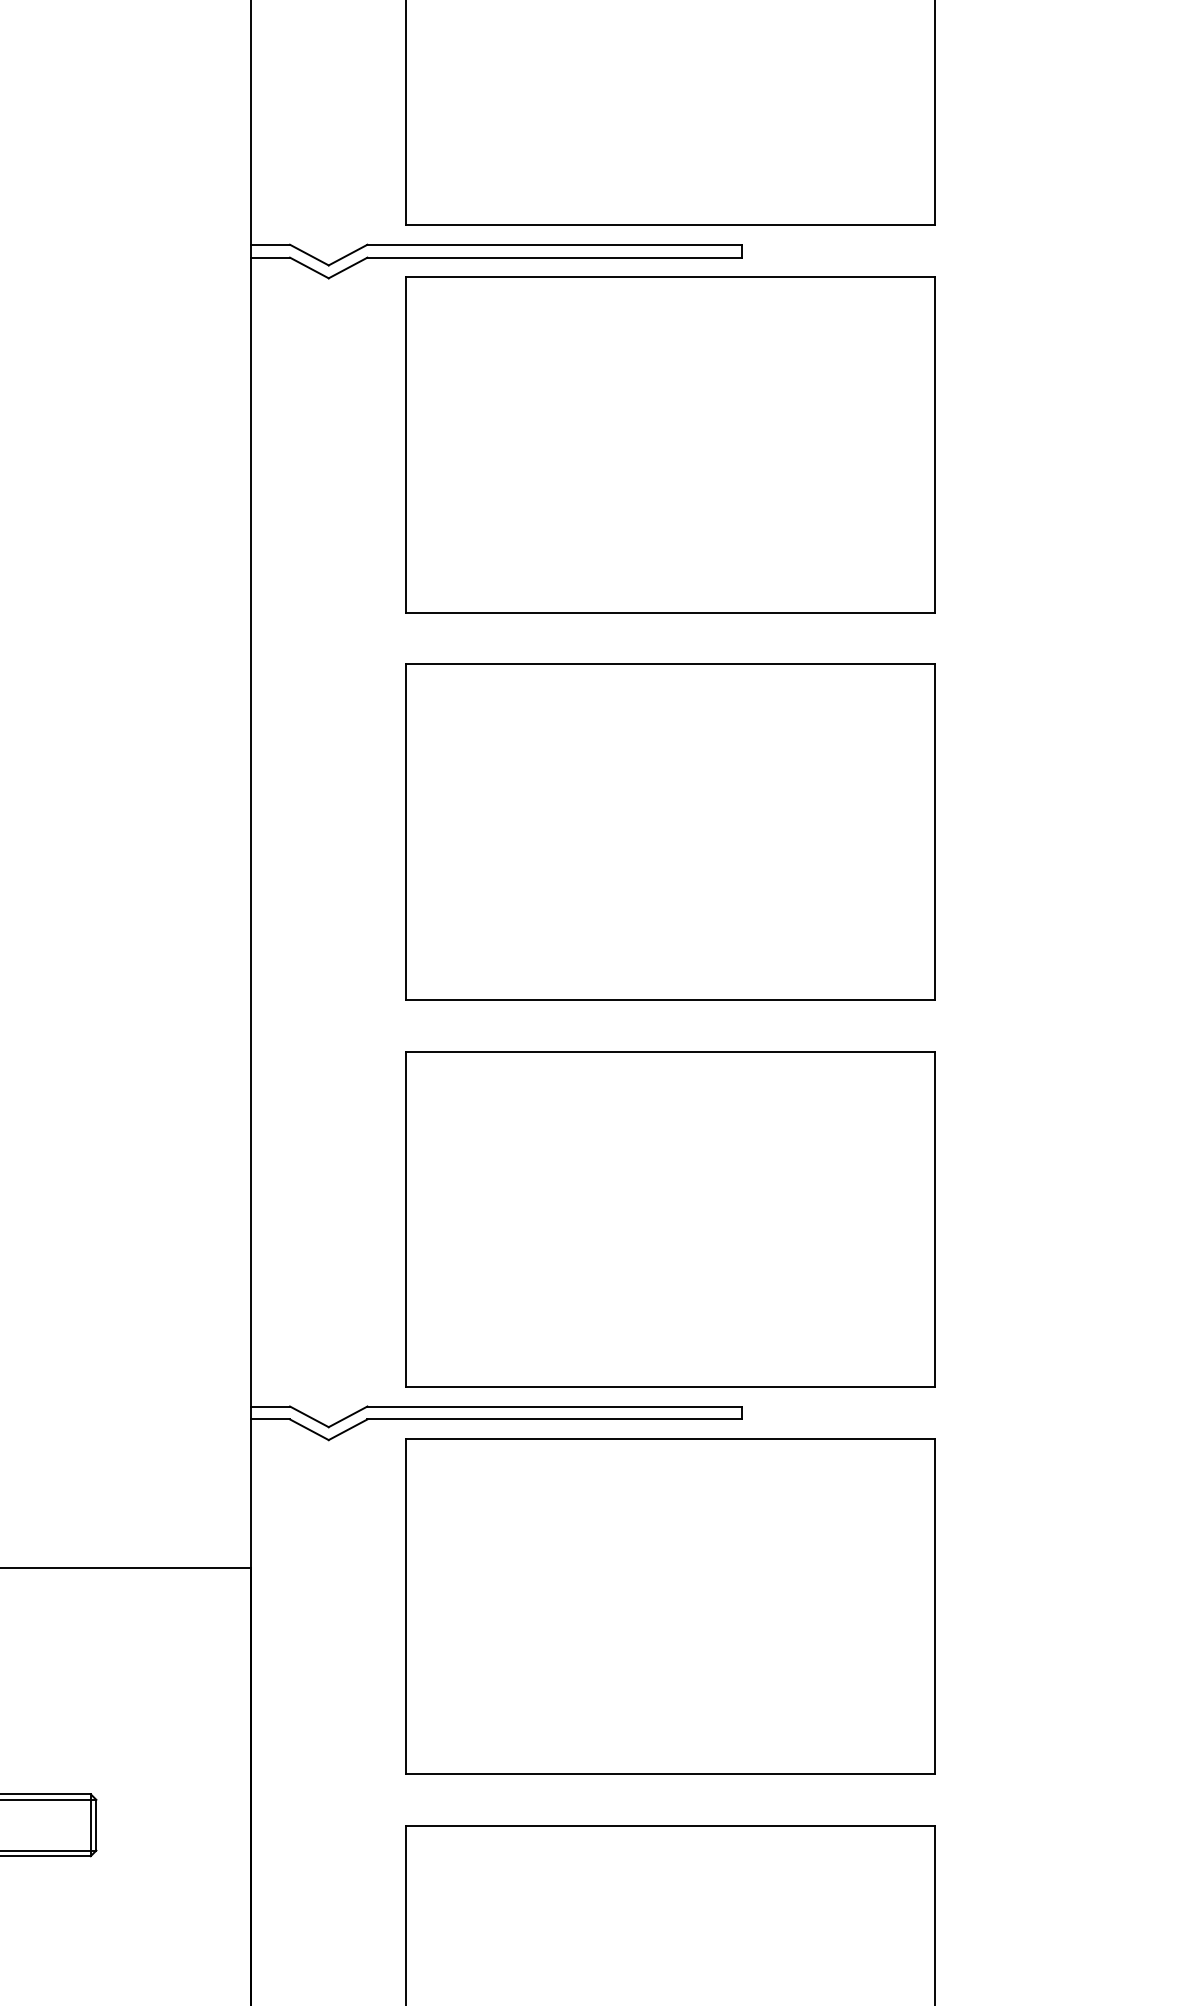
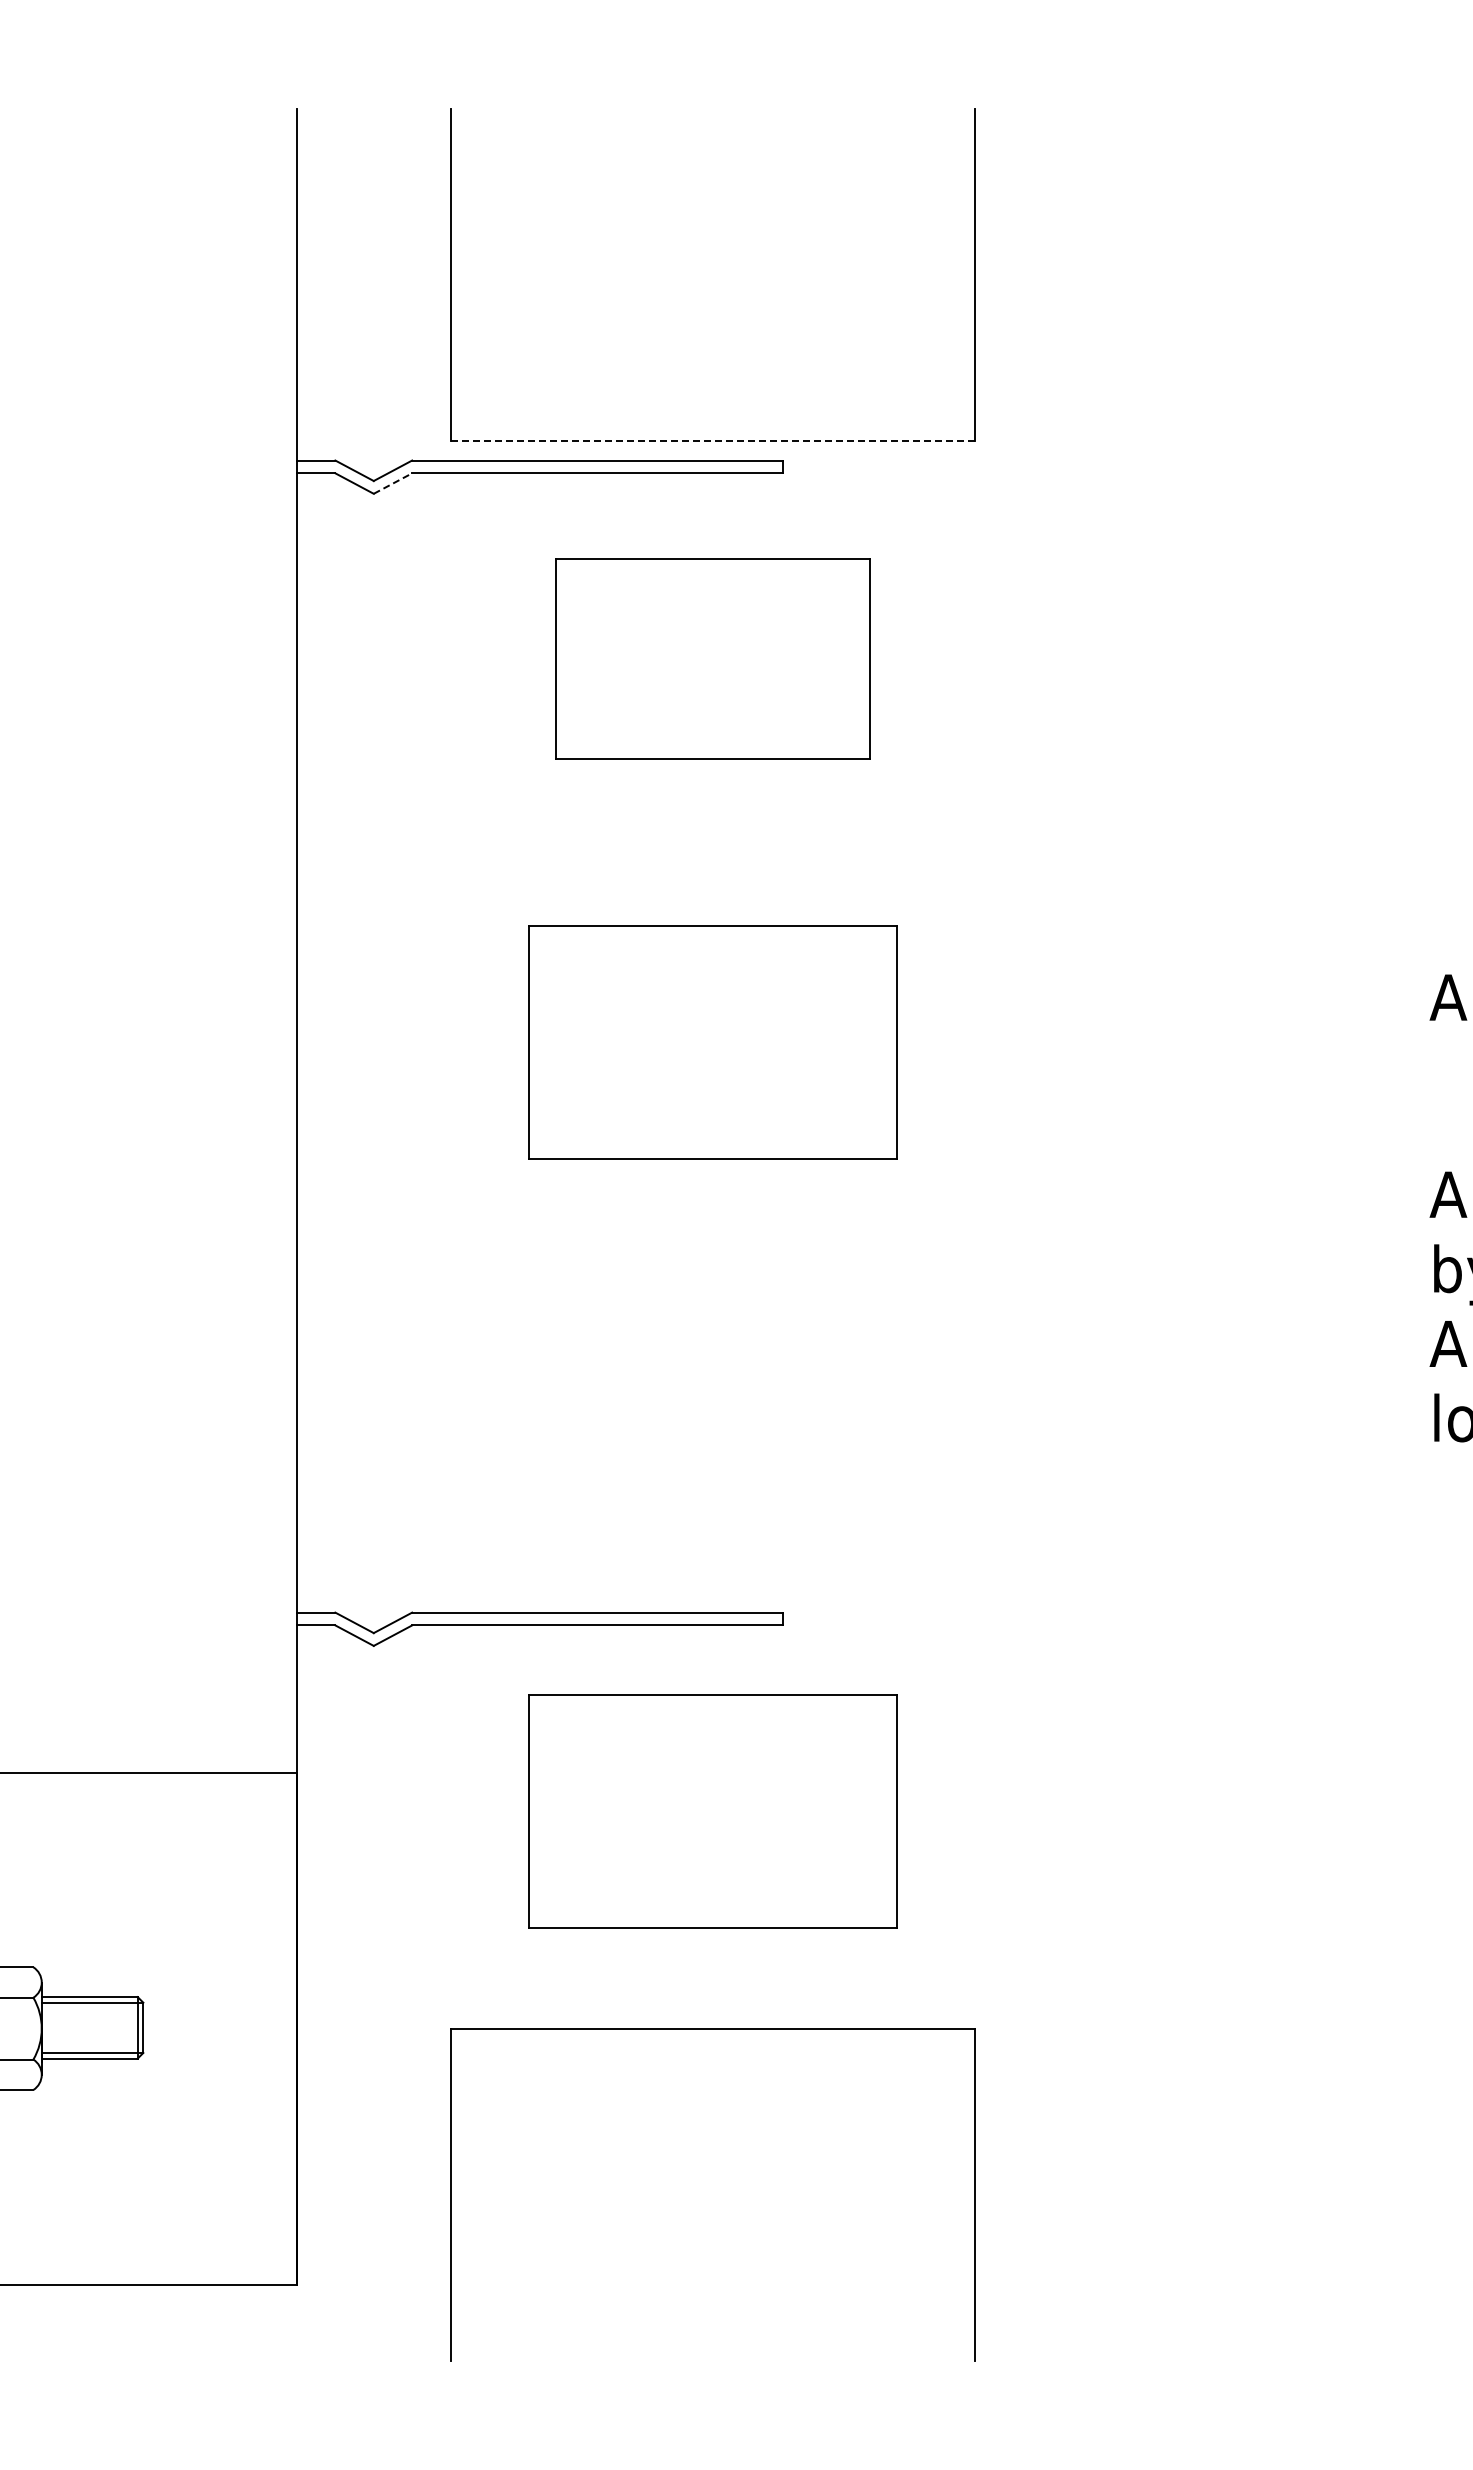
line: (671, 225) -> (713, 441), solid -> dashed
line: (347, 267) -> (392, 483), solid -> dashed
part: (670, 444) -> (712, 658), size x0.6
part: (670, 831) -> (712, 1042), size x0.7
part: (670, 1218) -> (712, 1426), removed
part: (670, 1606) -> (712, 1810), size x0.7

